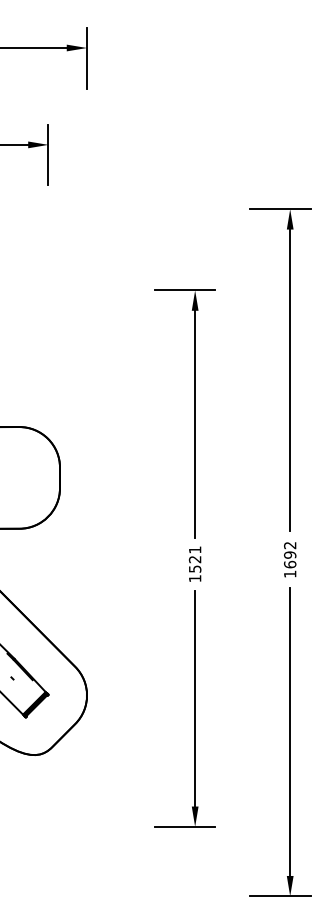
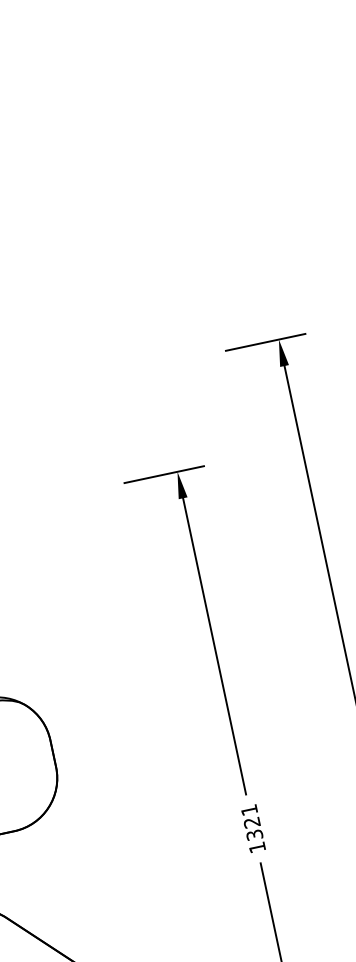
text: (194, 568) -> (253, 834), 1521 -> 1321

